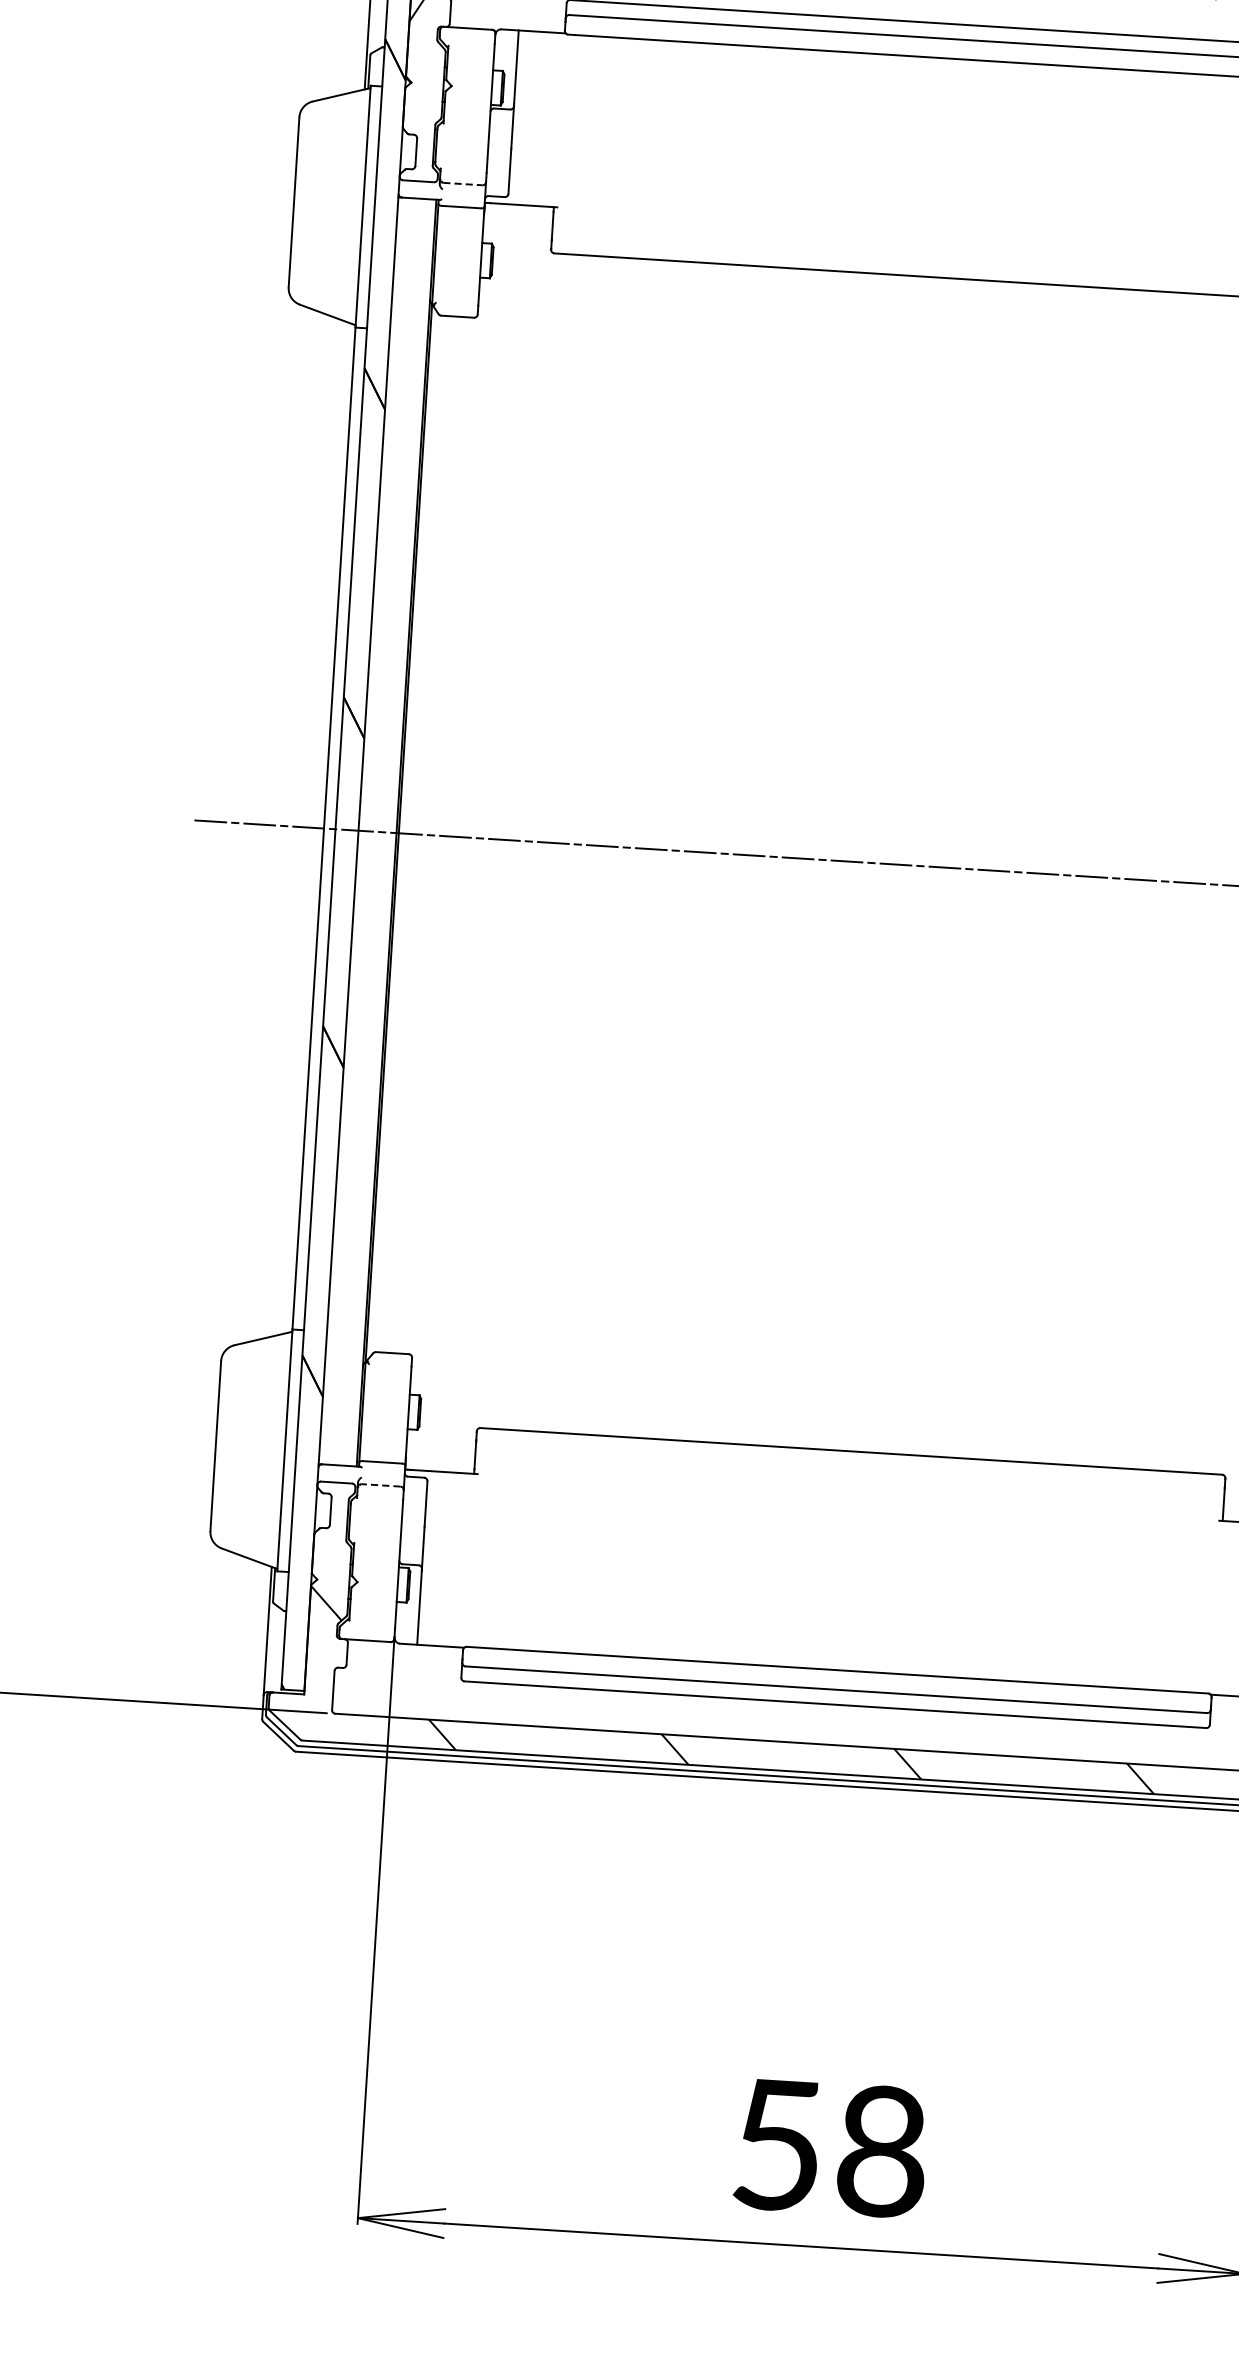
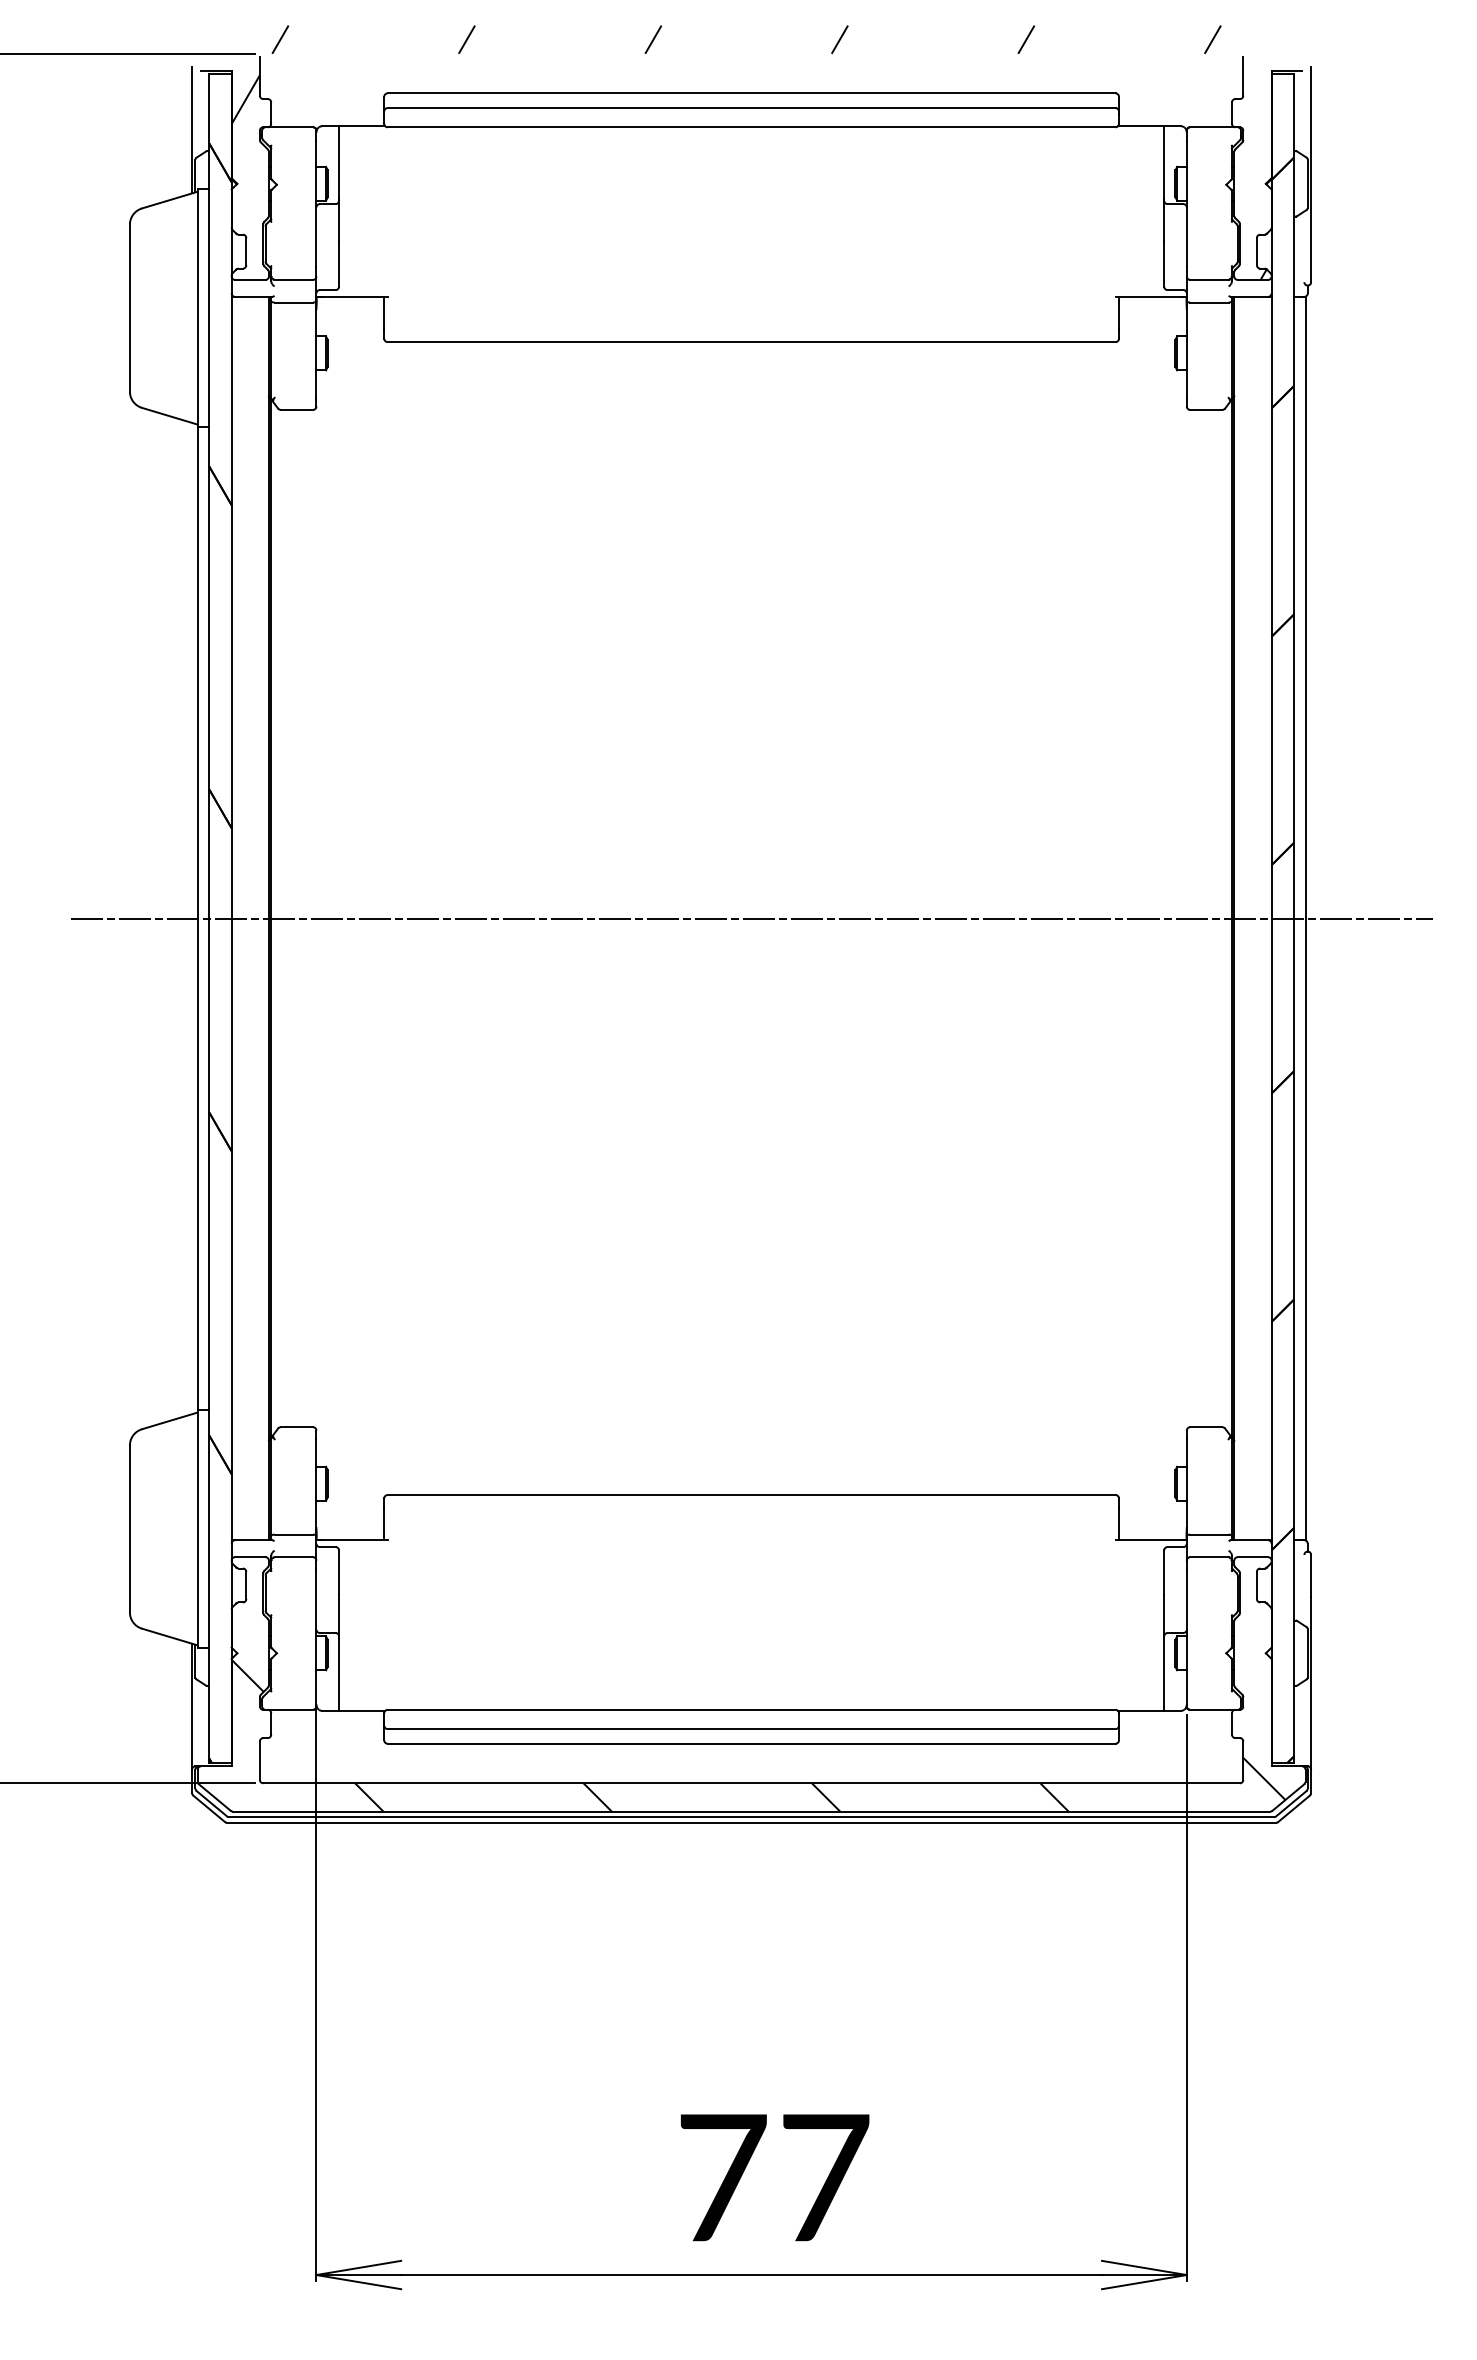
line: (463, 183) -> (294, 279), dashed -> solid
line: (380, 1485) -> (293, 1557), dashed -> solid
text: (830, 2148) -> (774, 2177), 58 -> 77

